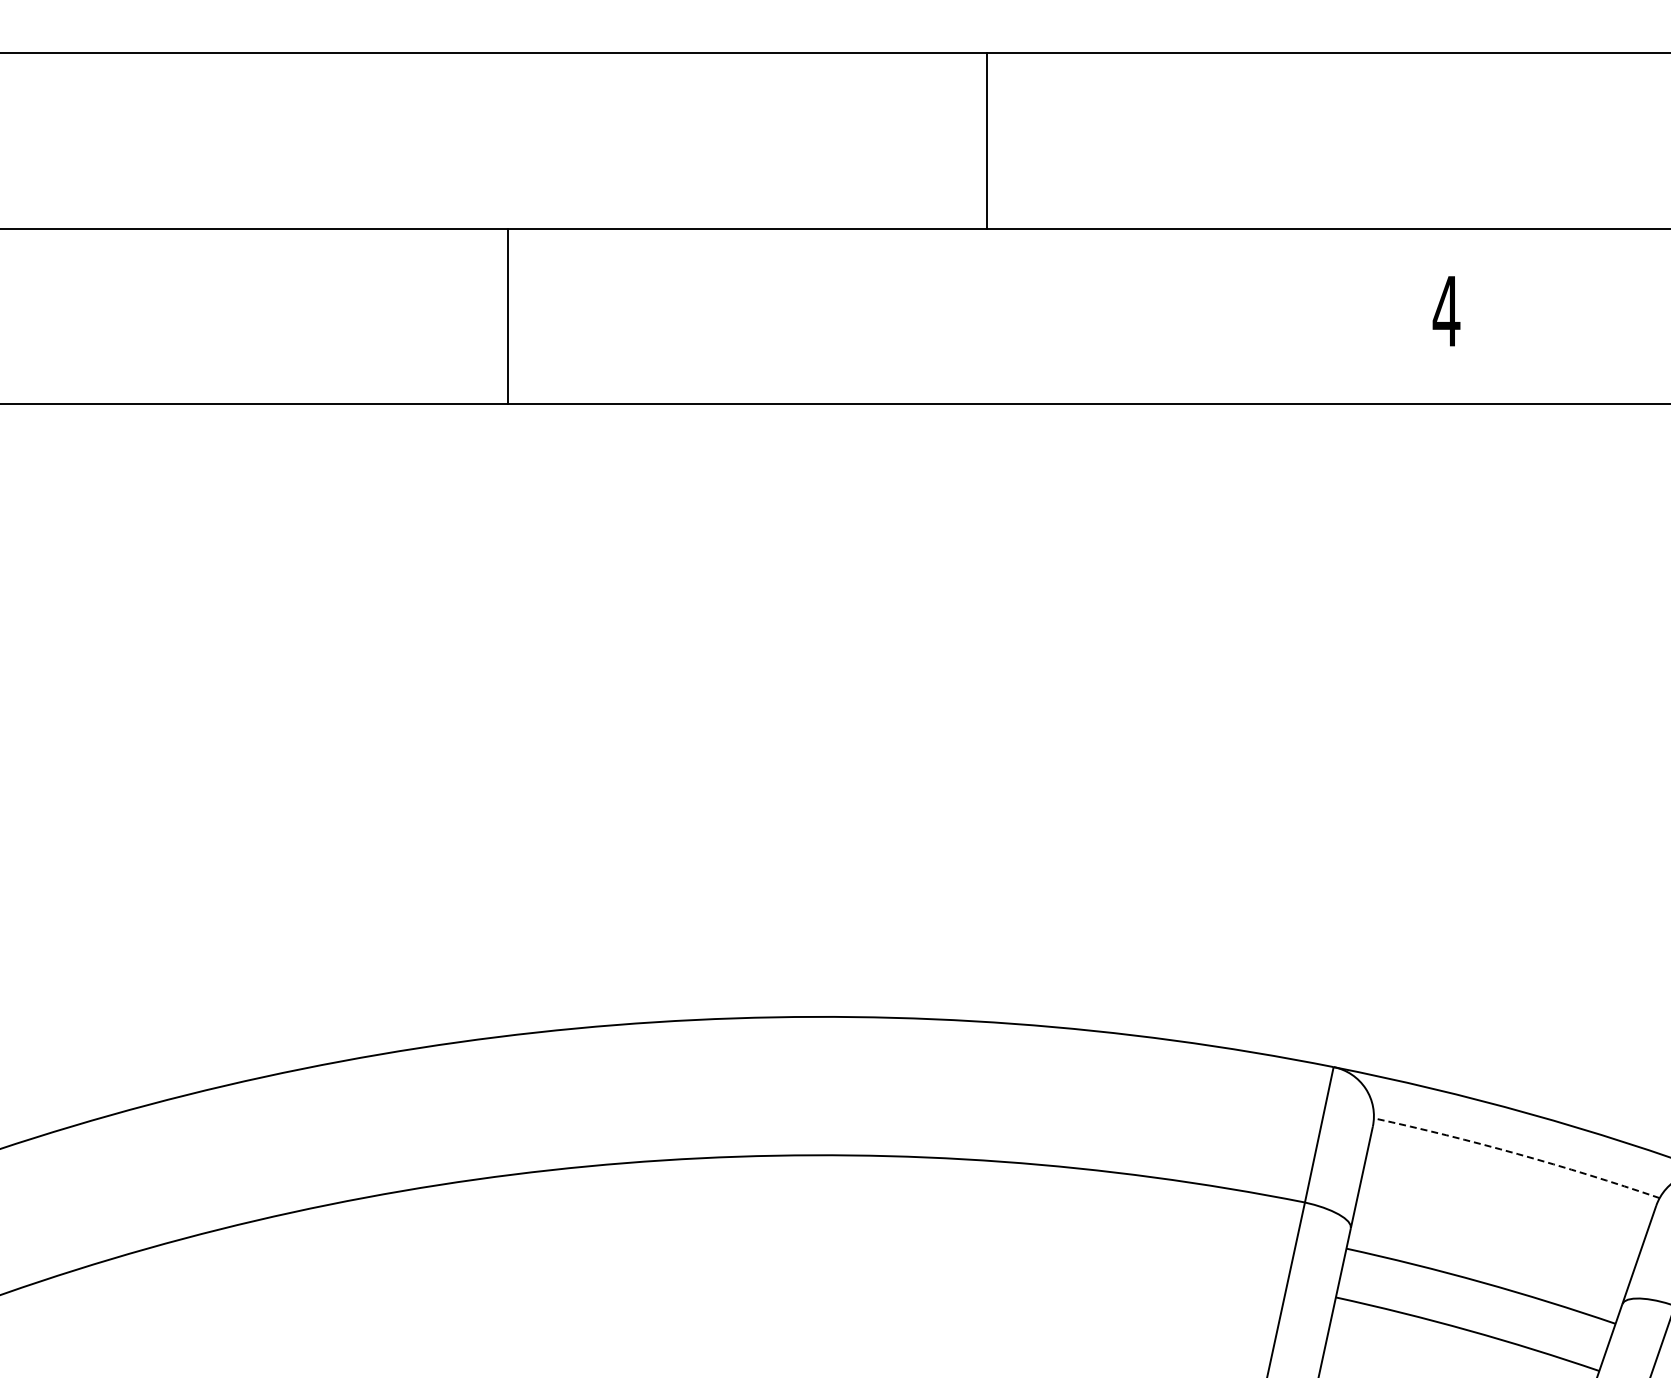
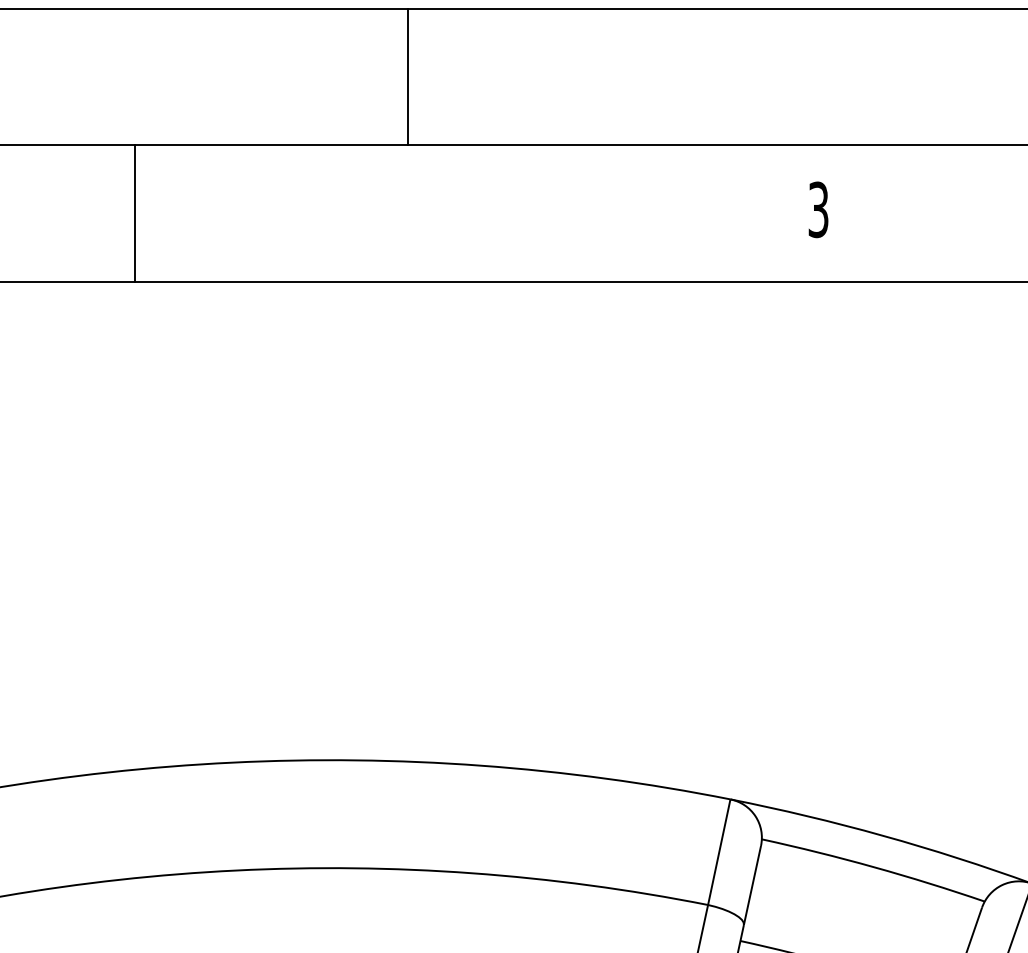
line: (986, 140) -> (408, 76), moved
text: (1446, 311) -> (818, 210), 4 -> 3
line: (507, 315) -> (135, 213), moved
arc: (1517, 1154) -> (873, 867), dashed -> solid

